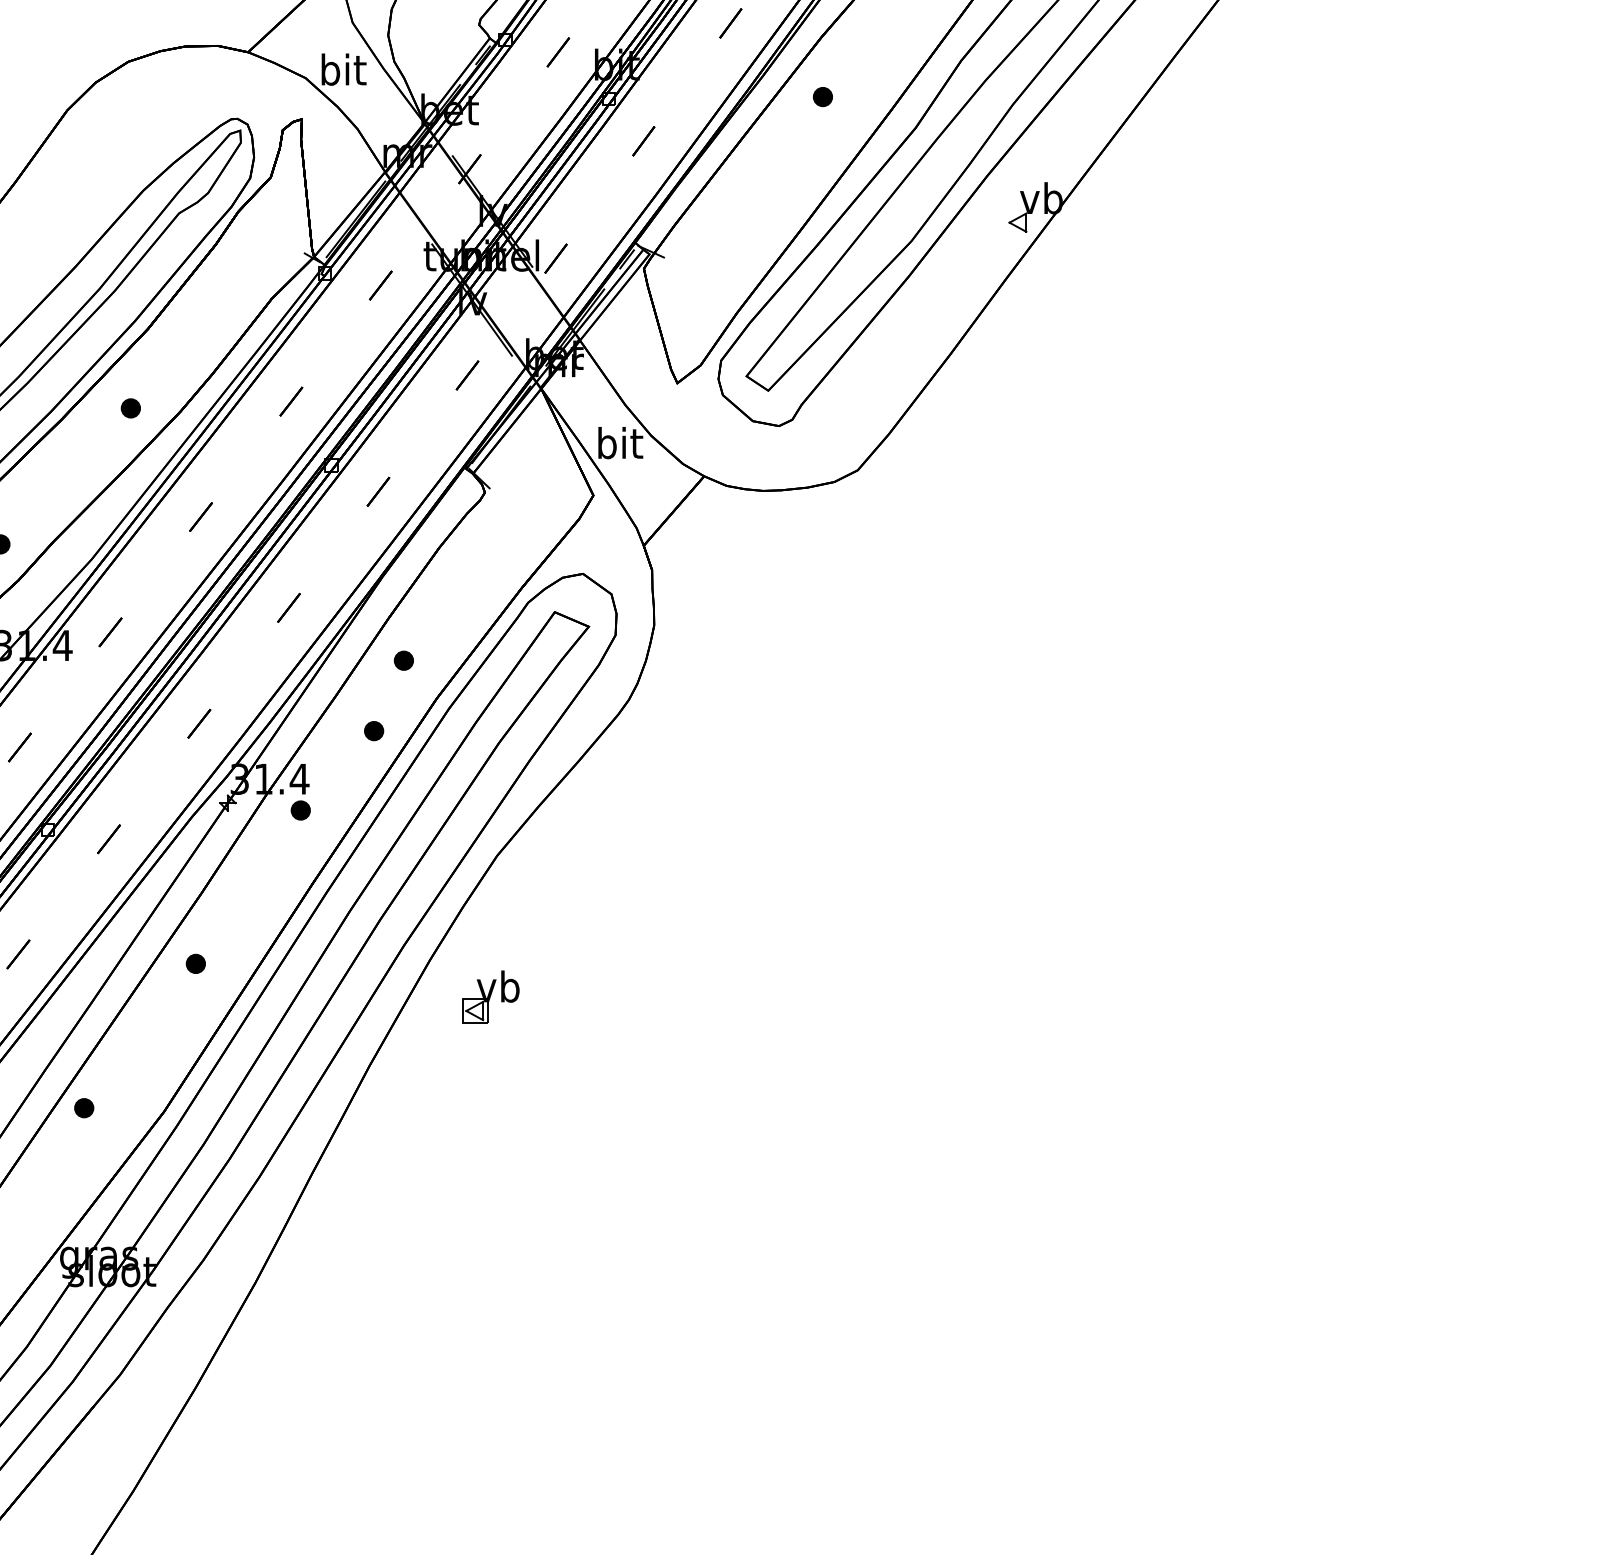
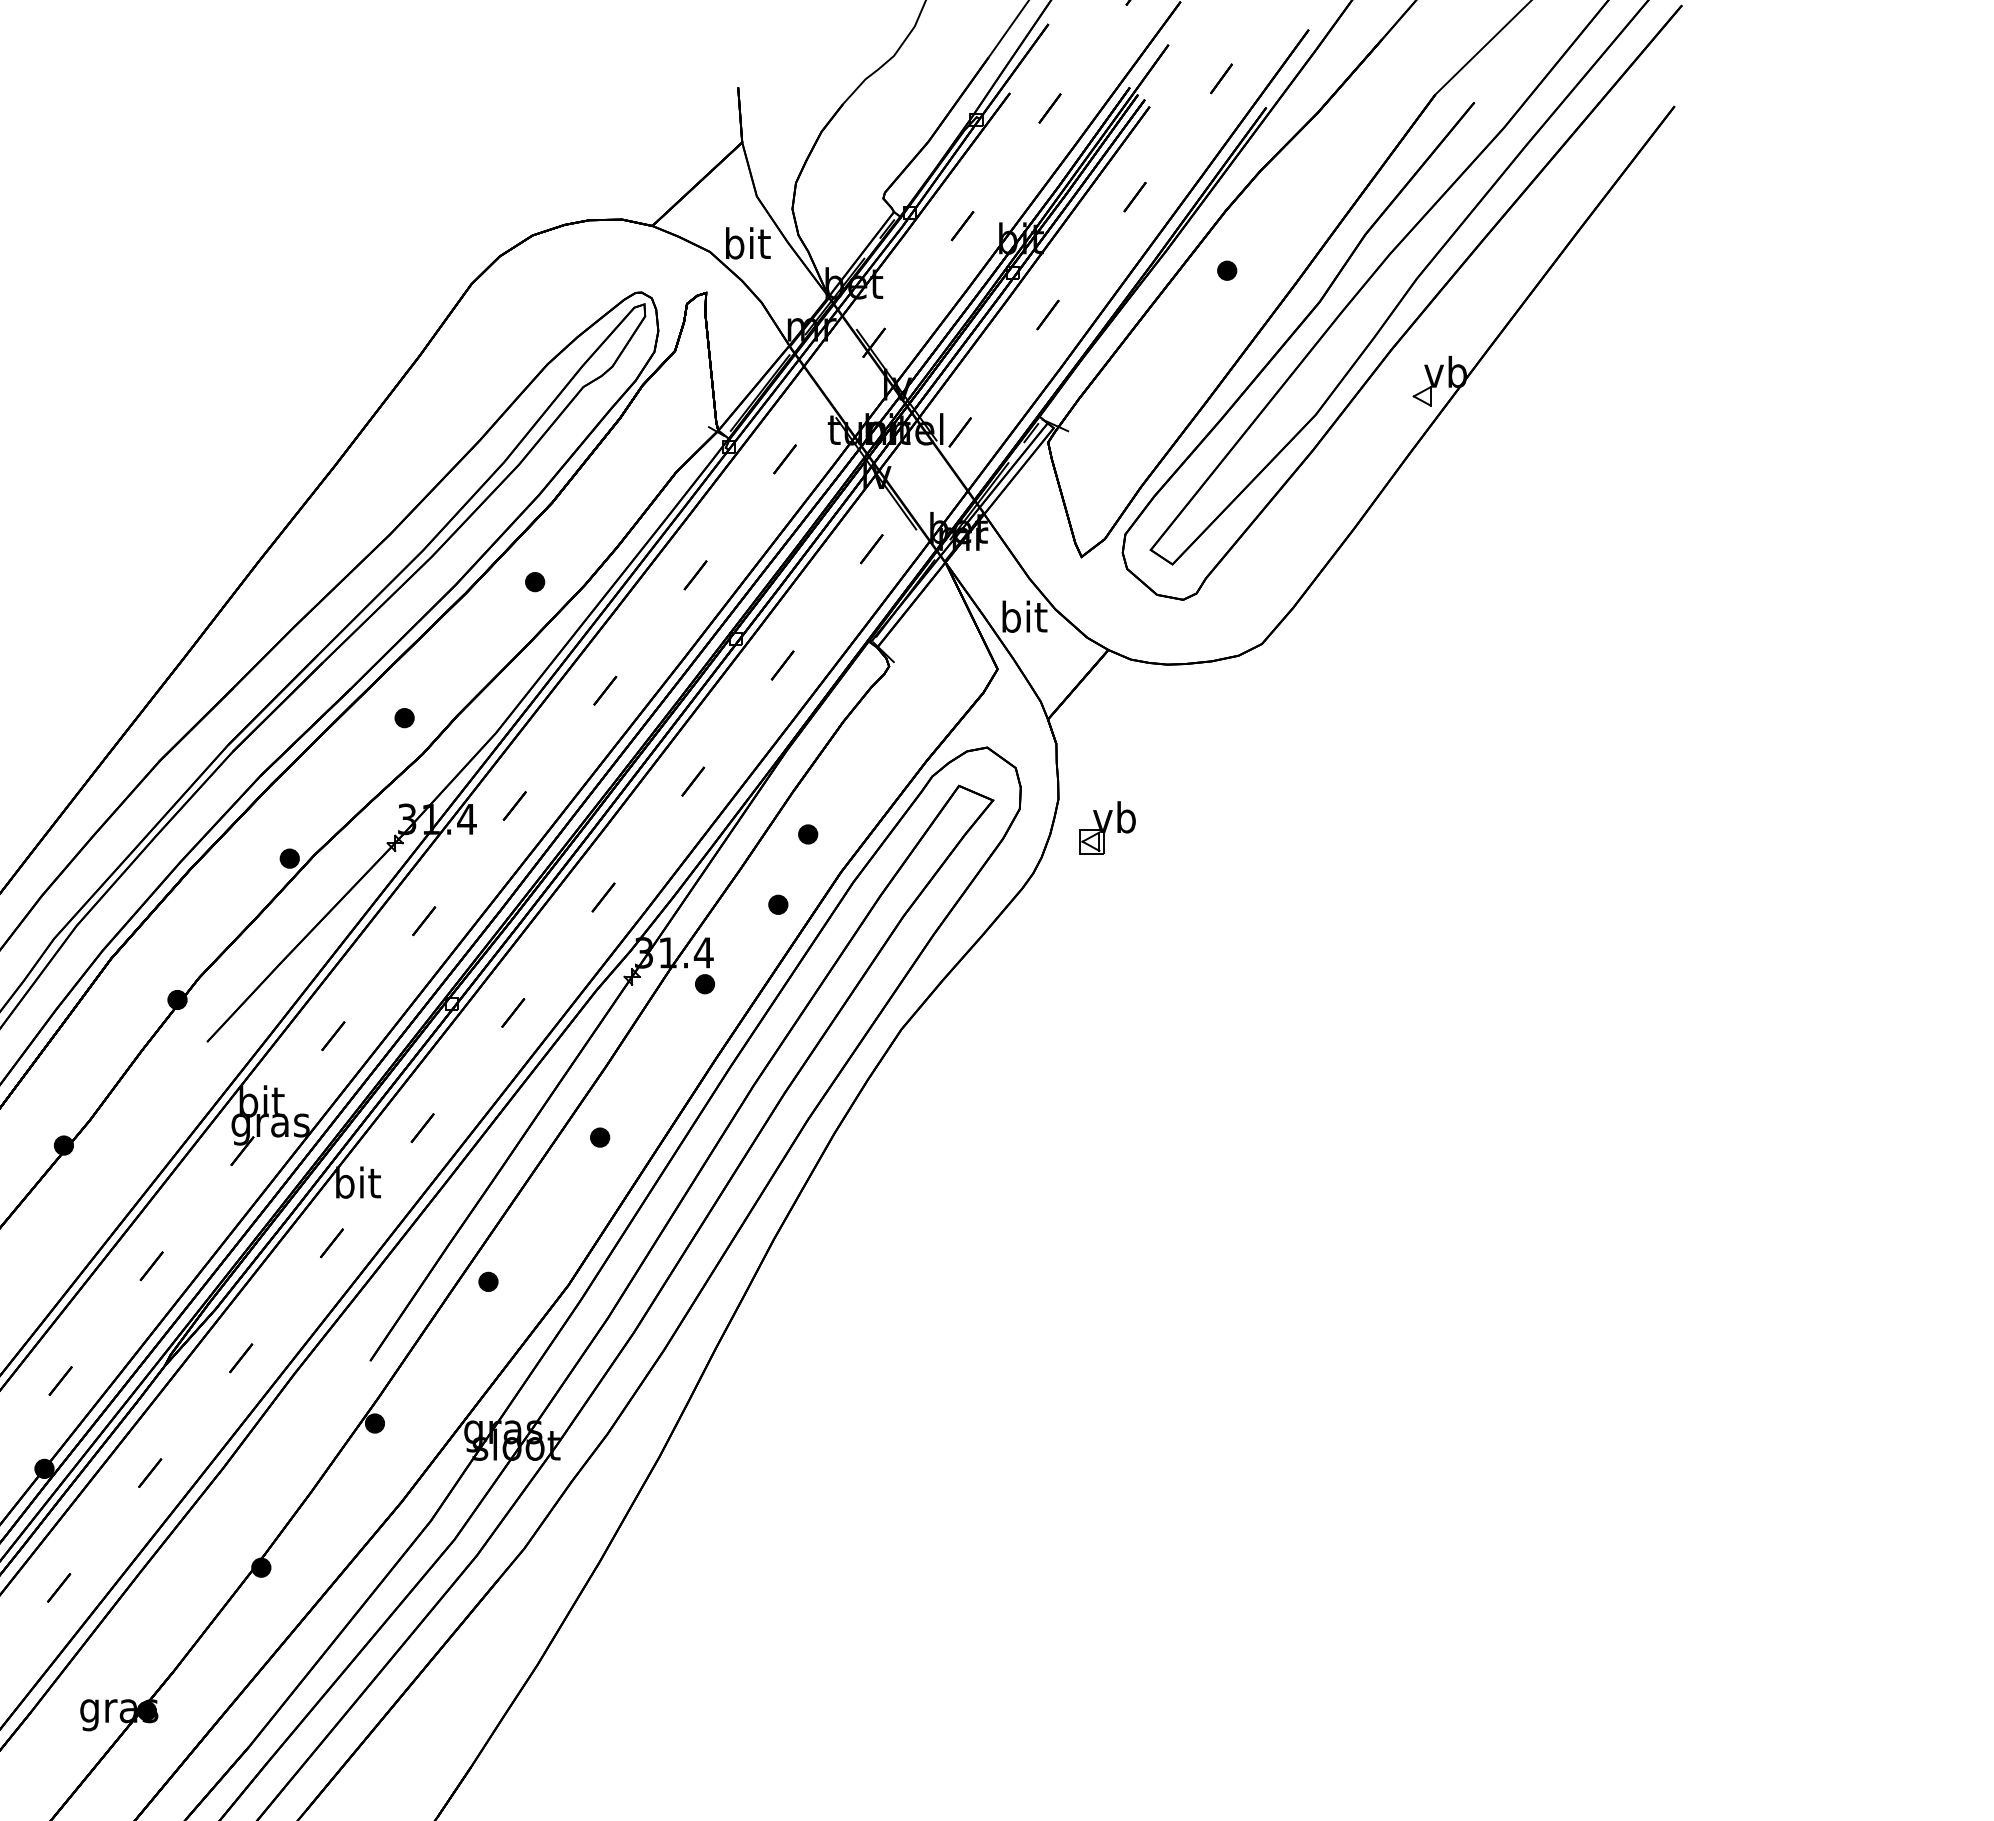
part: (491, 996) -> (1107, 827), moved

